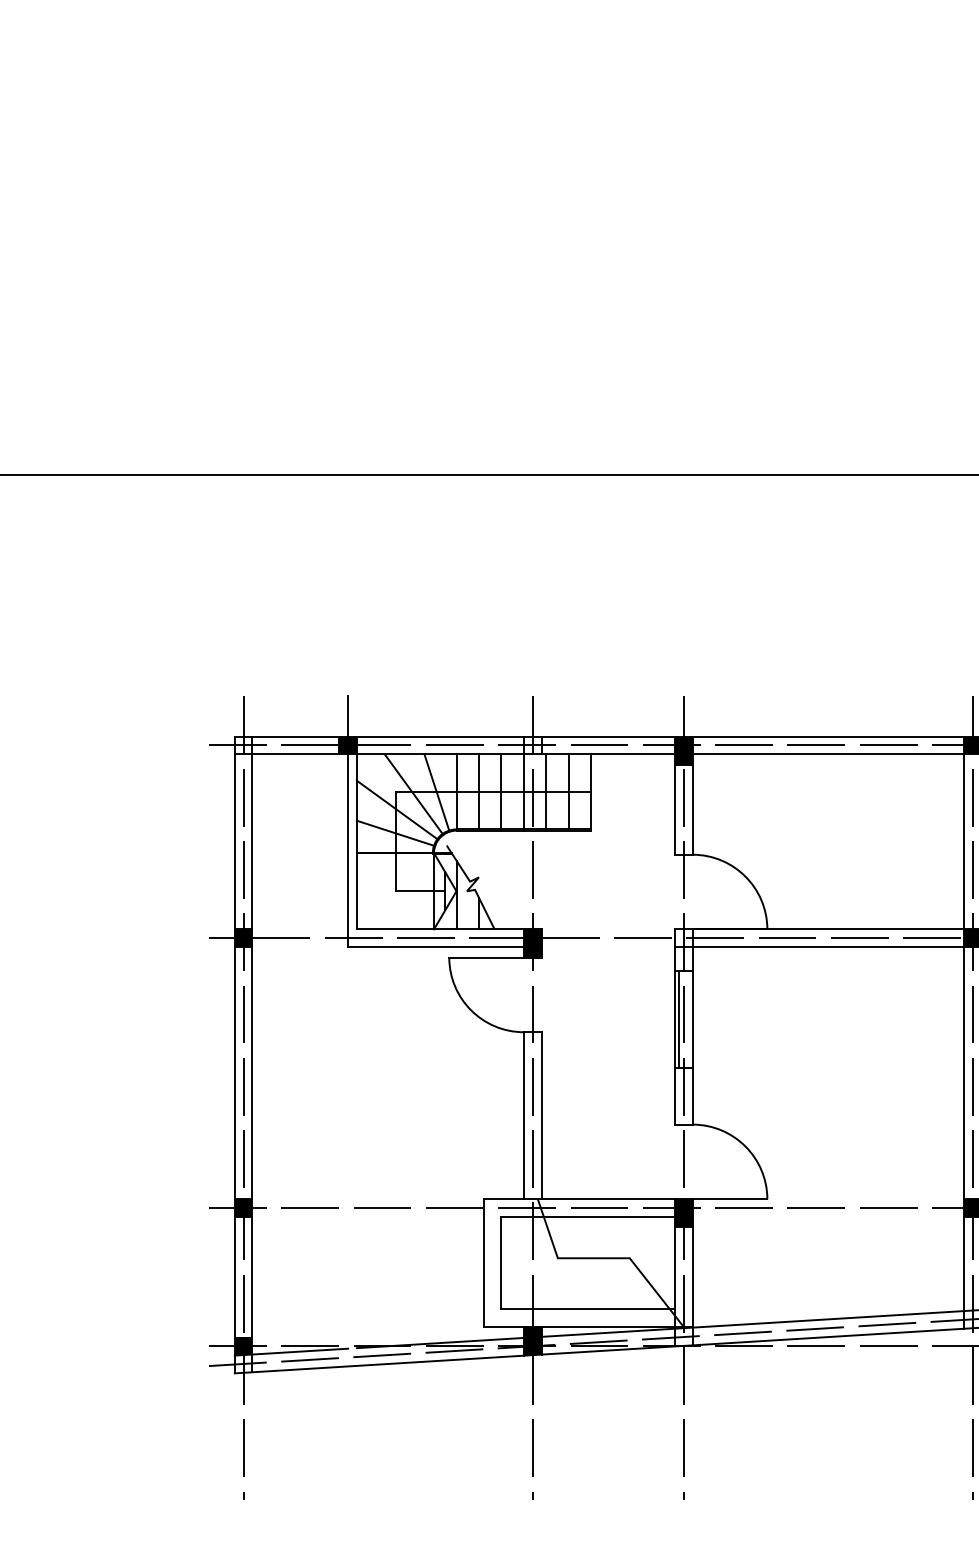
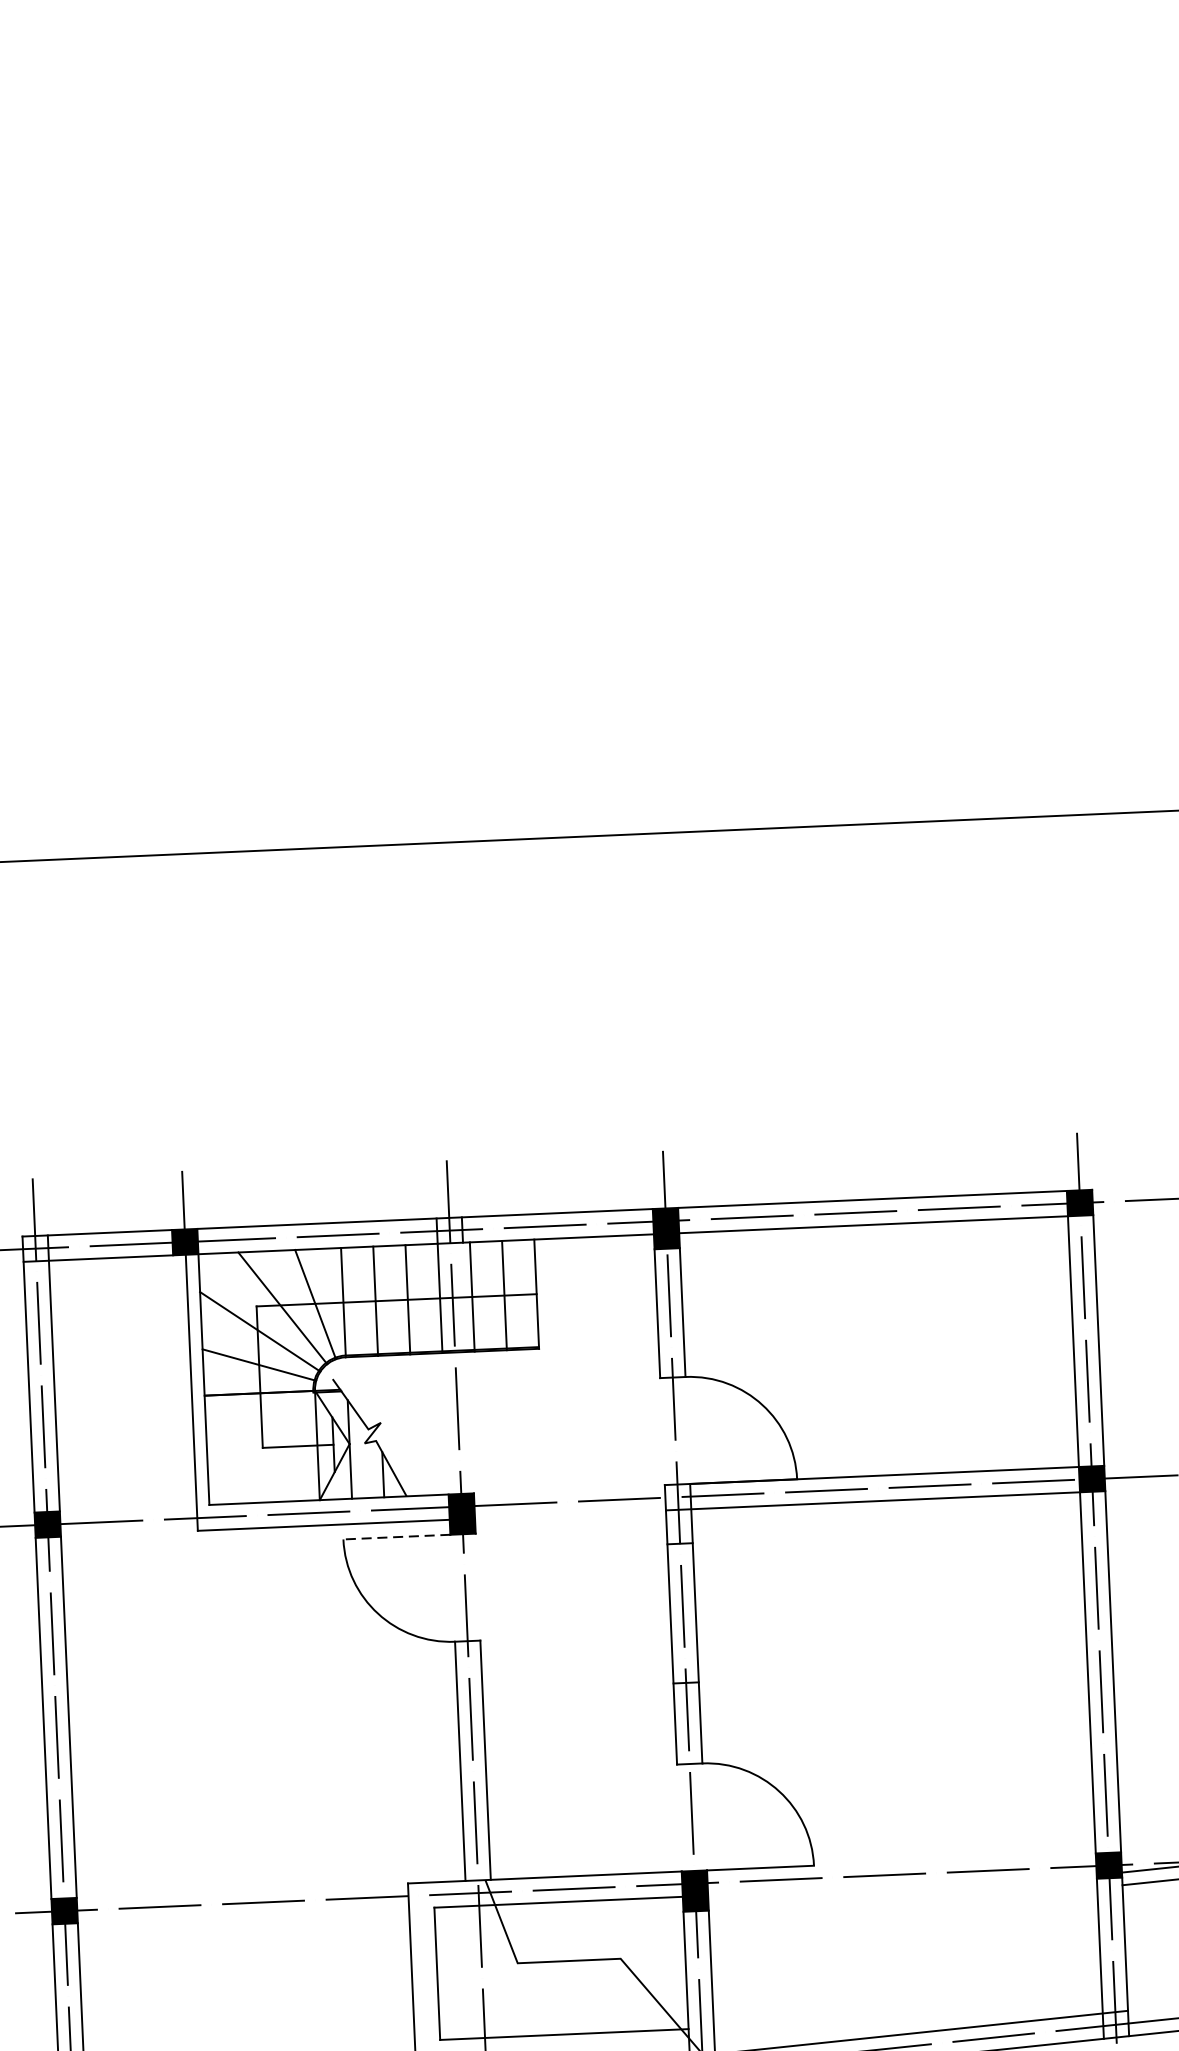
line: (486, 957) -> (396, 1537), solid -> dashed
line: (679, 1018) -> (676, 1612), removed

